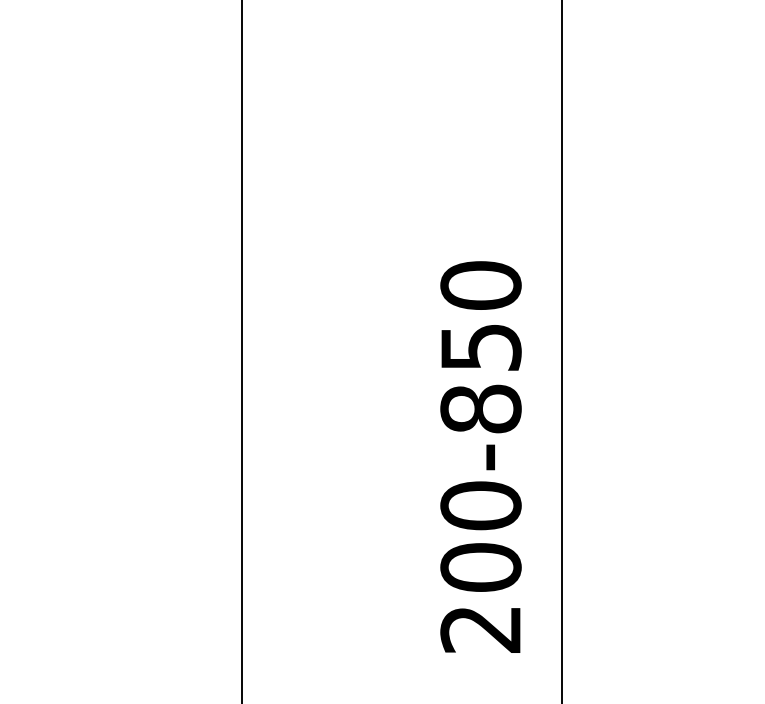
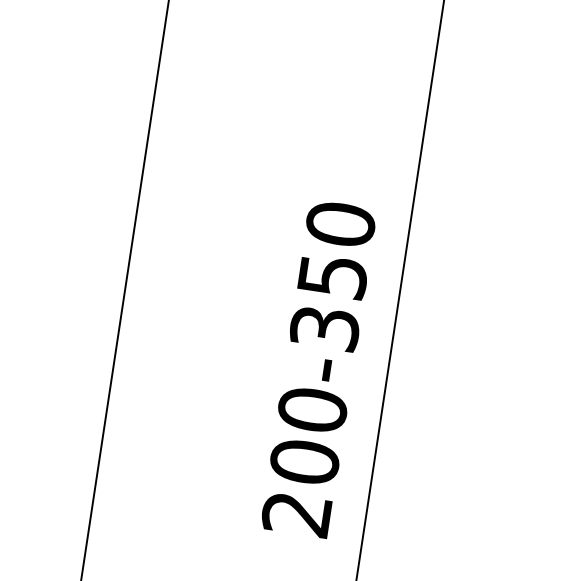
text: (480, 408) -> (324, 327), 200-850 -> 200-350

